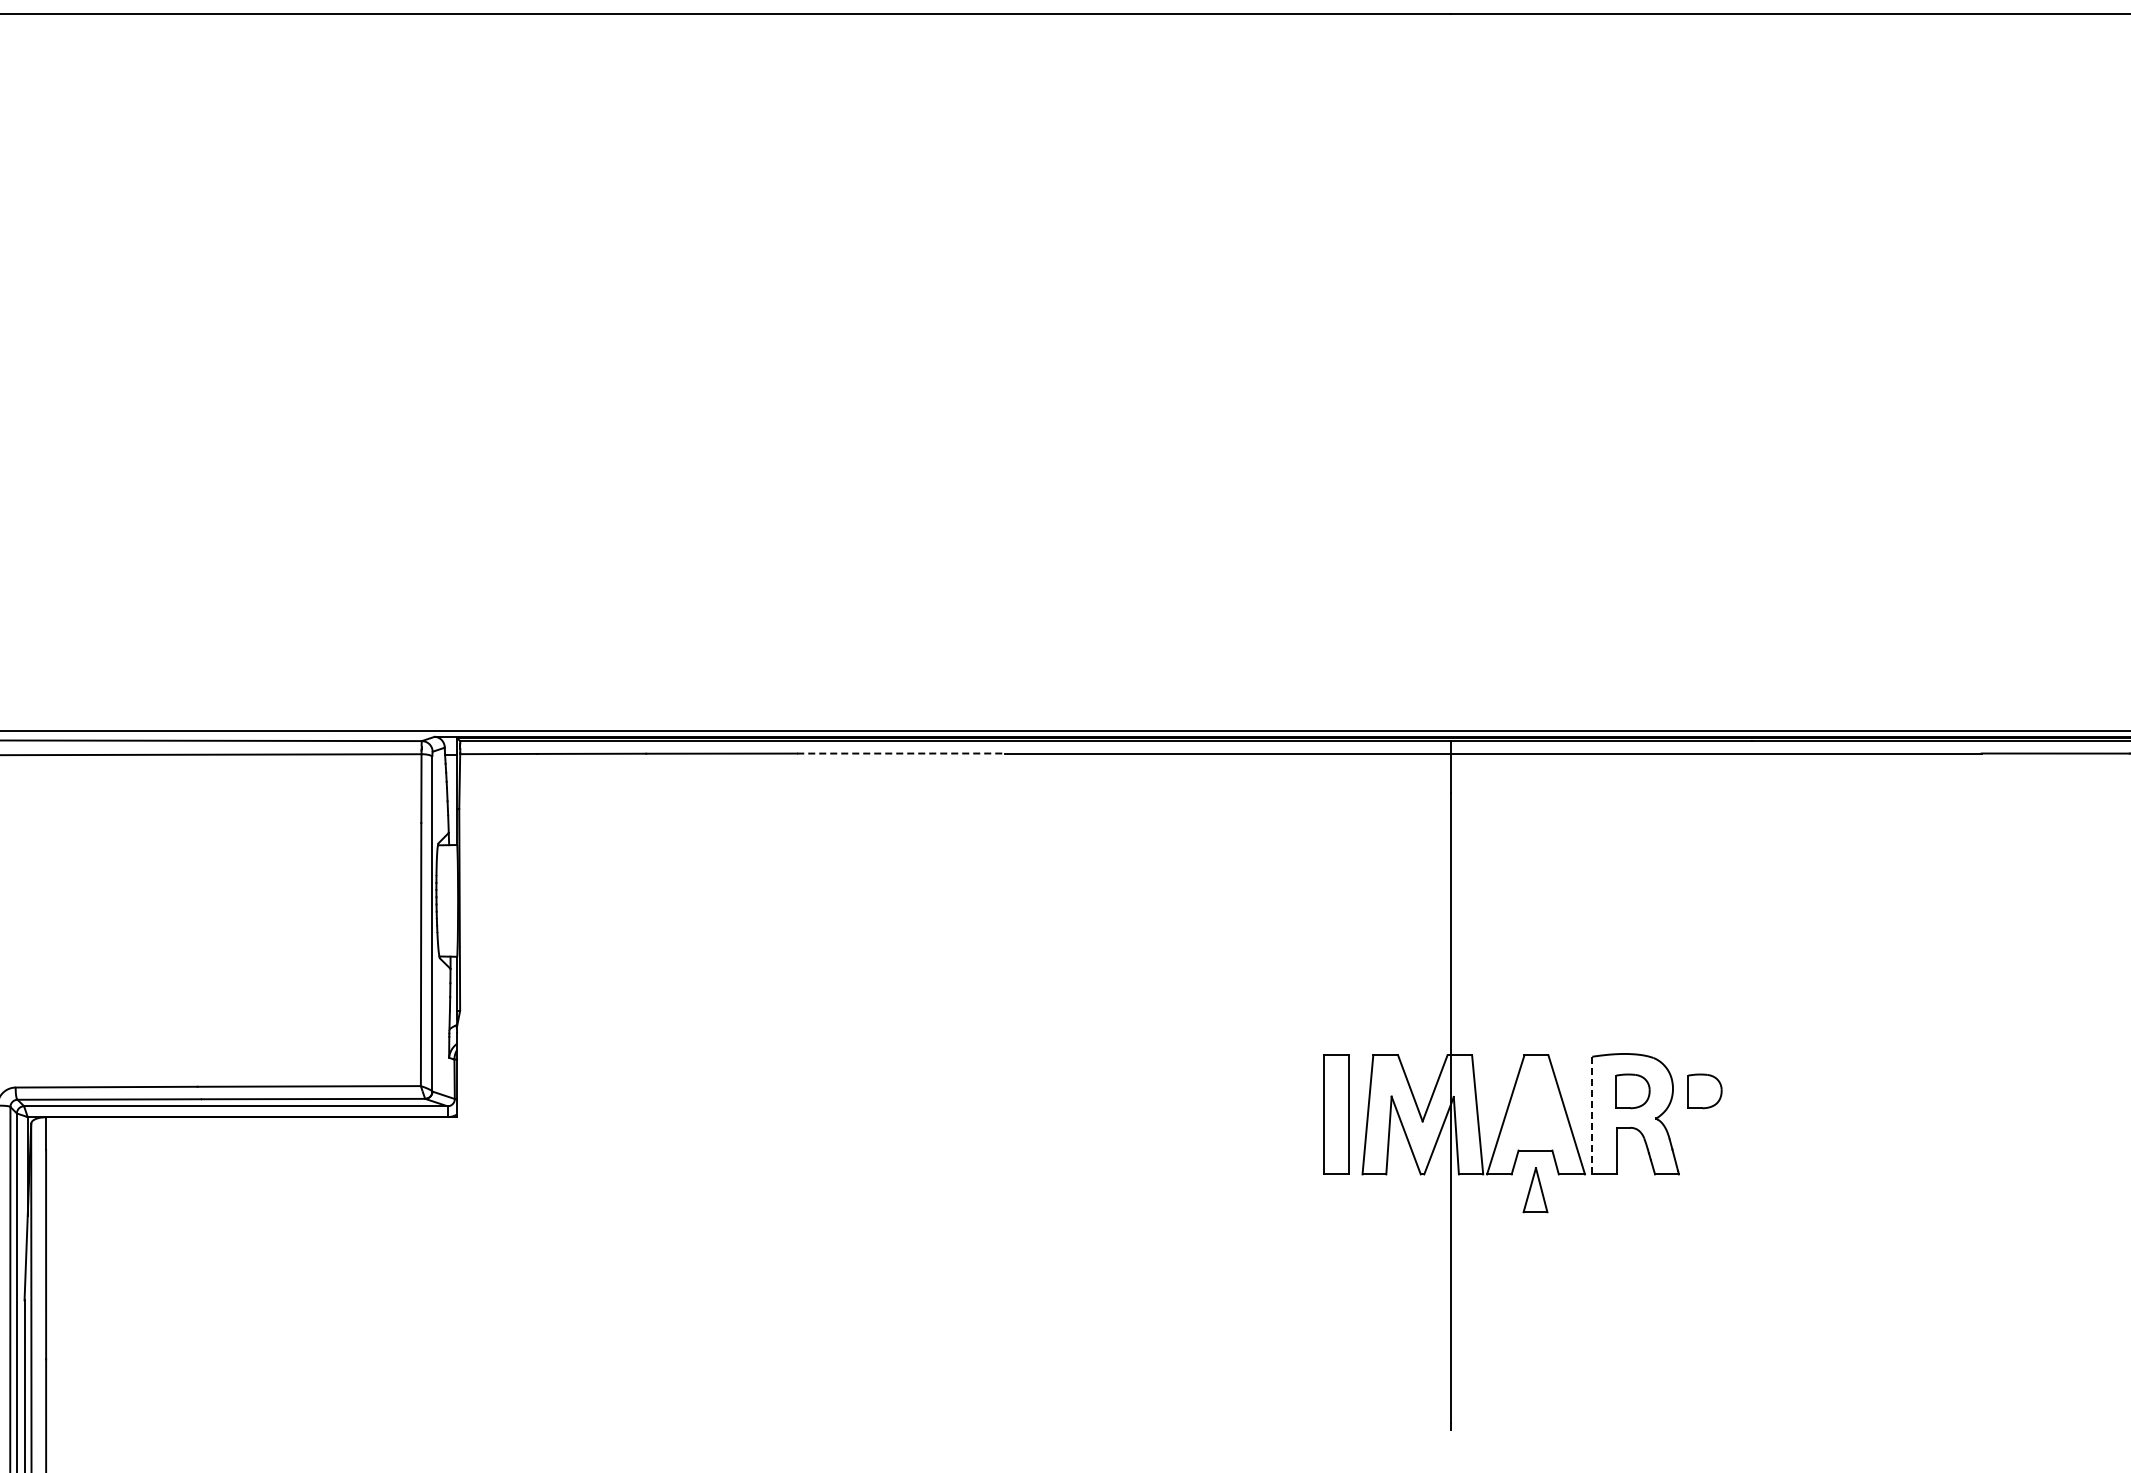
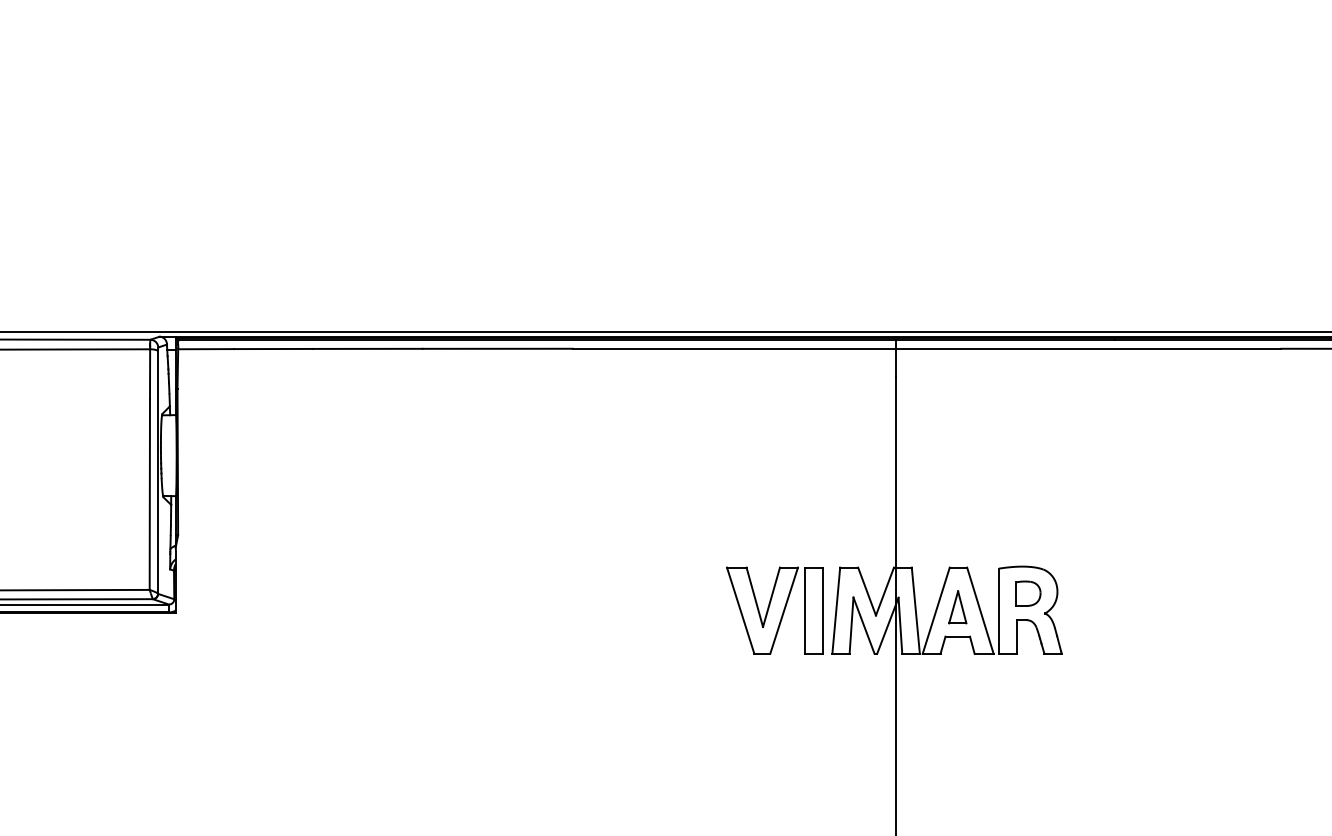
line: (901, 753) -> (498, 348), dashed -> solid
part: (1704, 1091) -> (1080, 593), removed
part: (1265, 1114) -> (762, 610), added
line: (1592, 1115) -> (999, 611), dashed -> solid
part: (1535, 1190) -> (957, 607), moved

